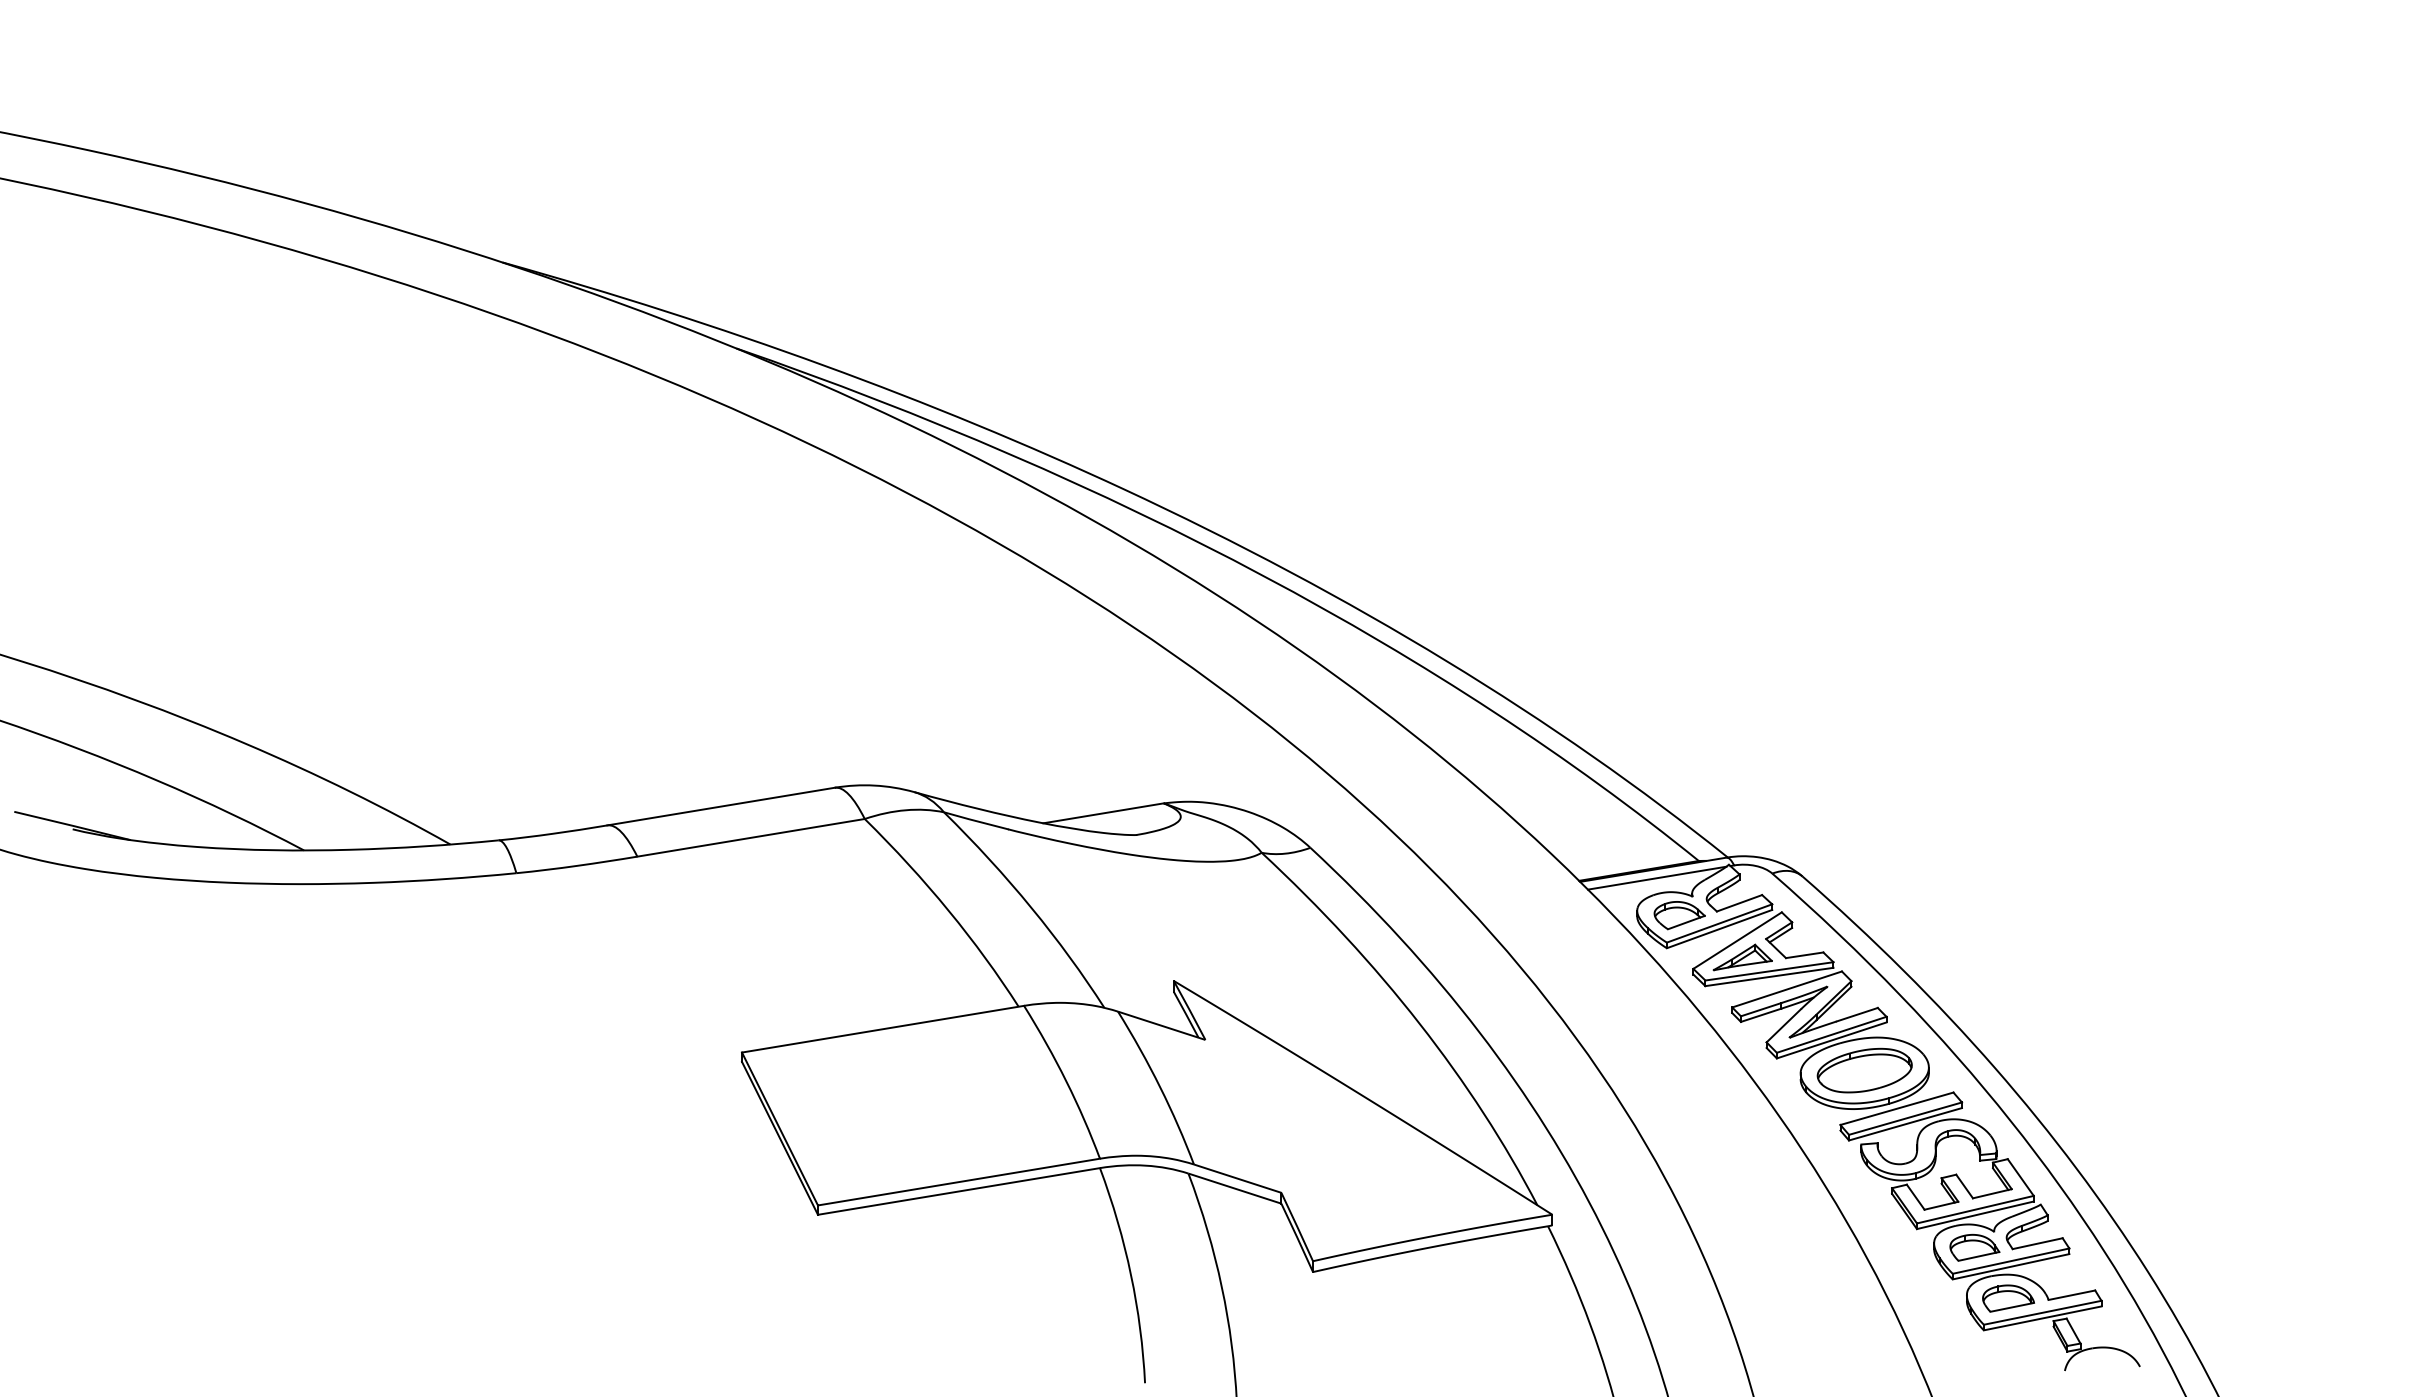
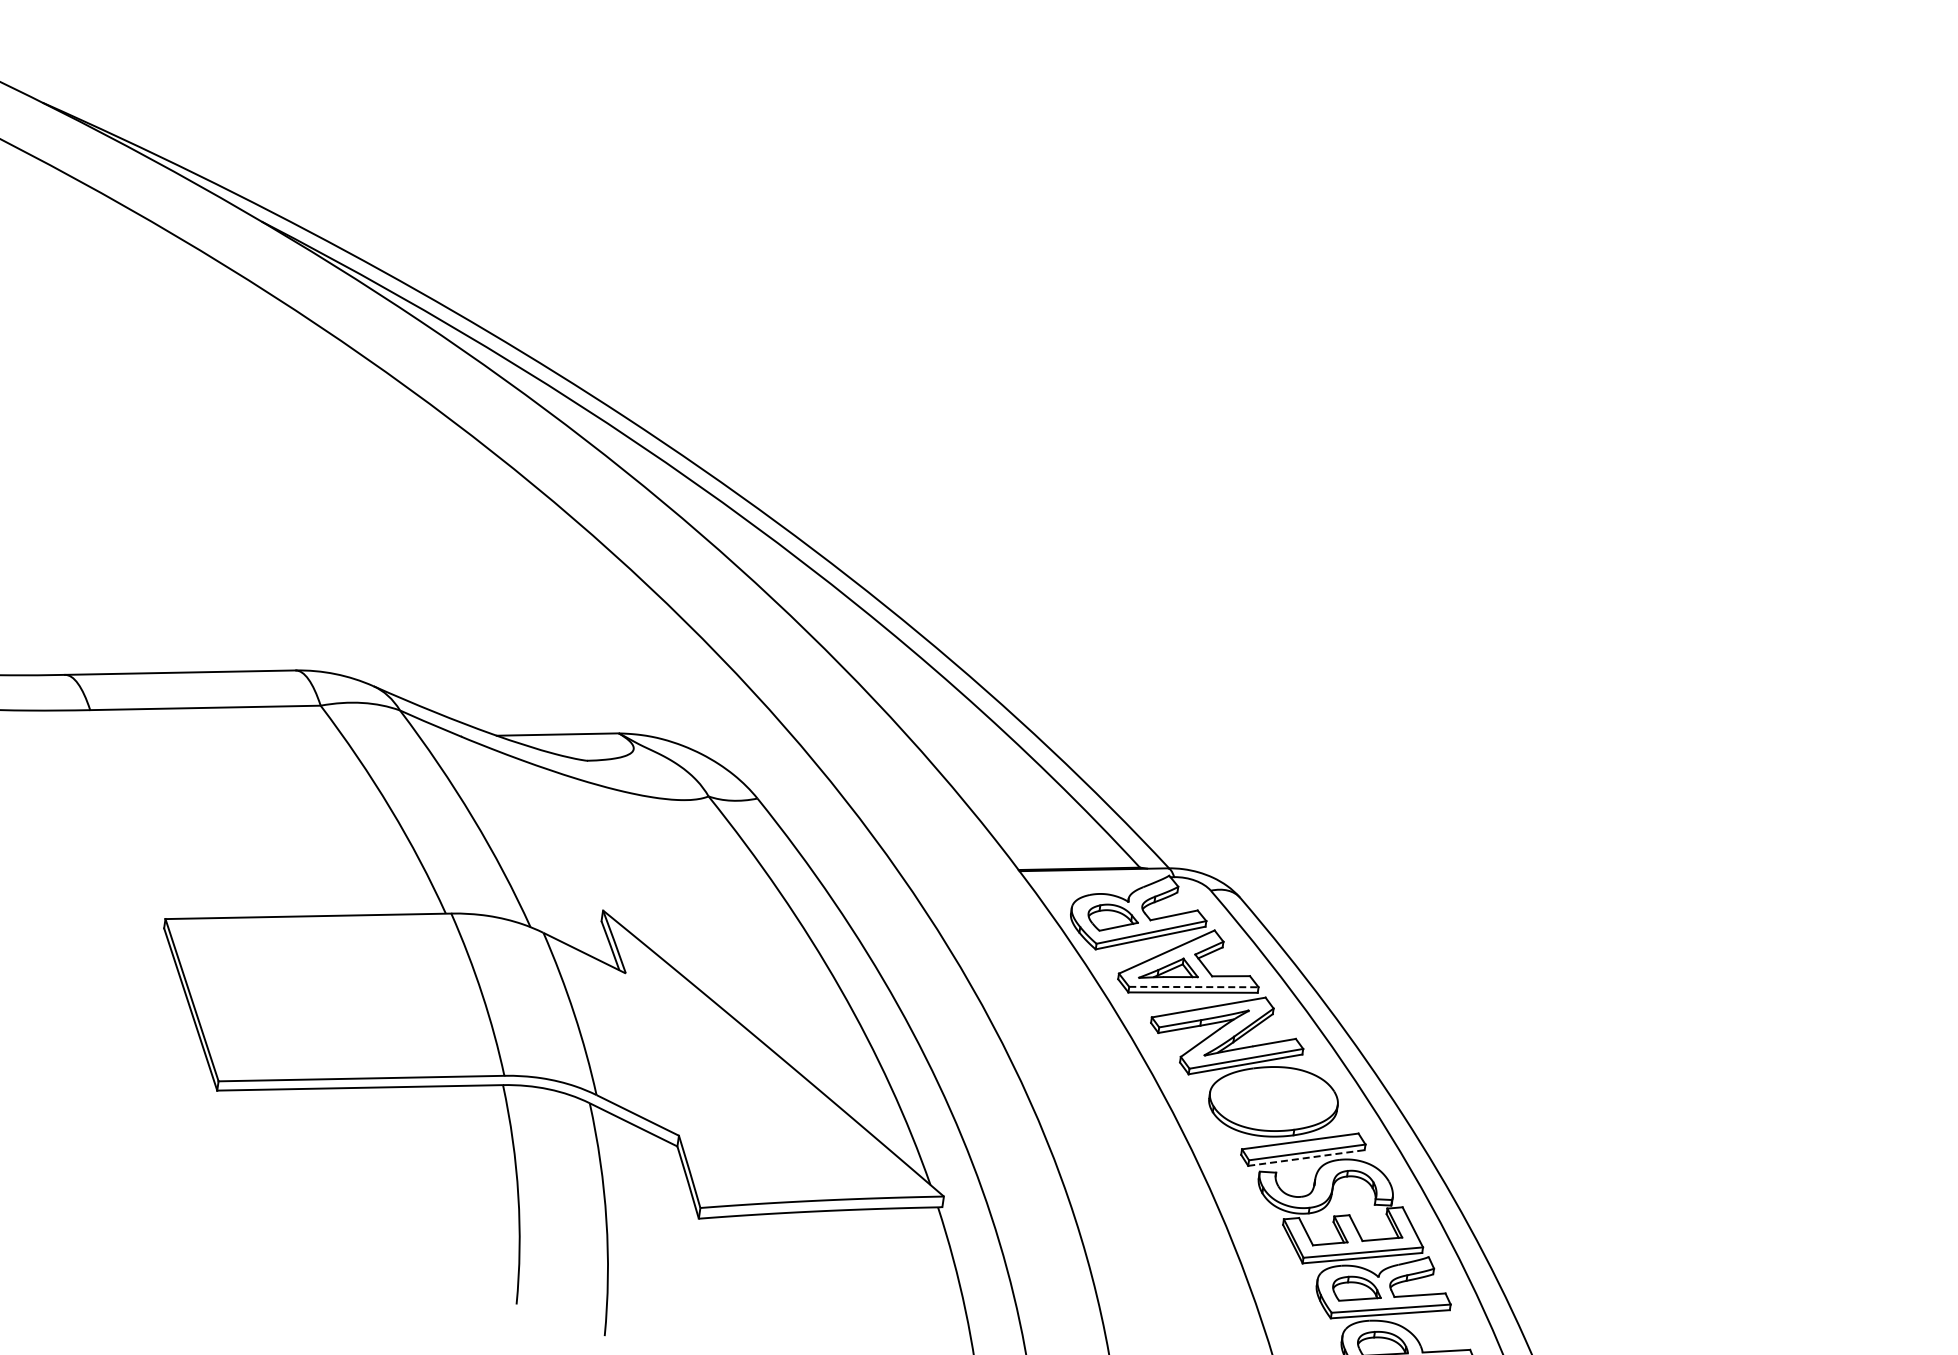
line: (1657, 877) -> (1096, 878), removed
line: (1769, 971) -> (1193, 987), solid -> dashed
part: (1864, 1070) -> (1273, 1098), removed
line: (1905, 1124) -> (1306, 1158), solid -> dashed

